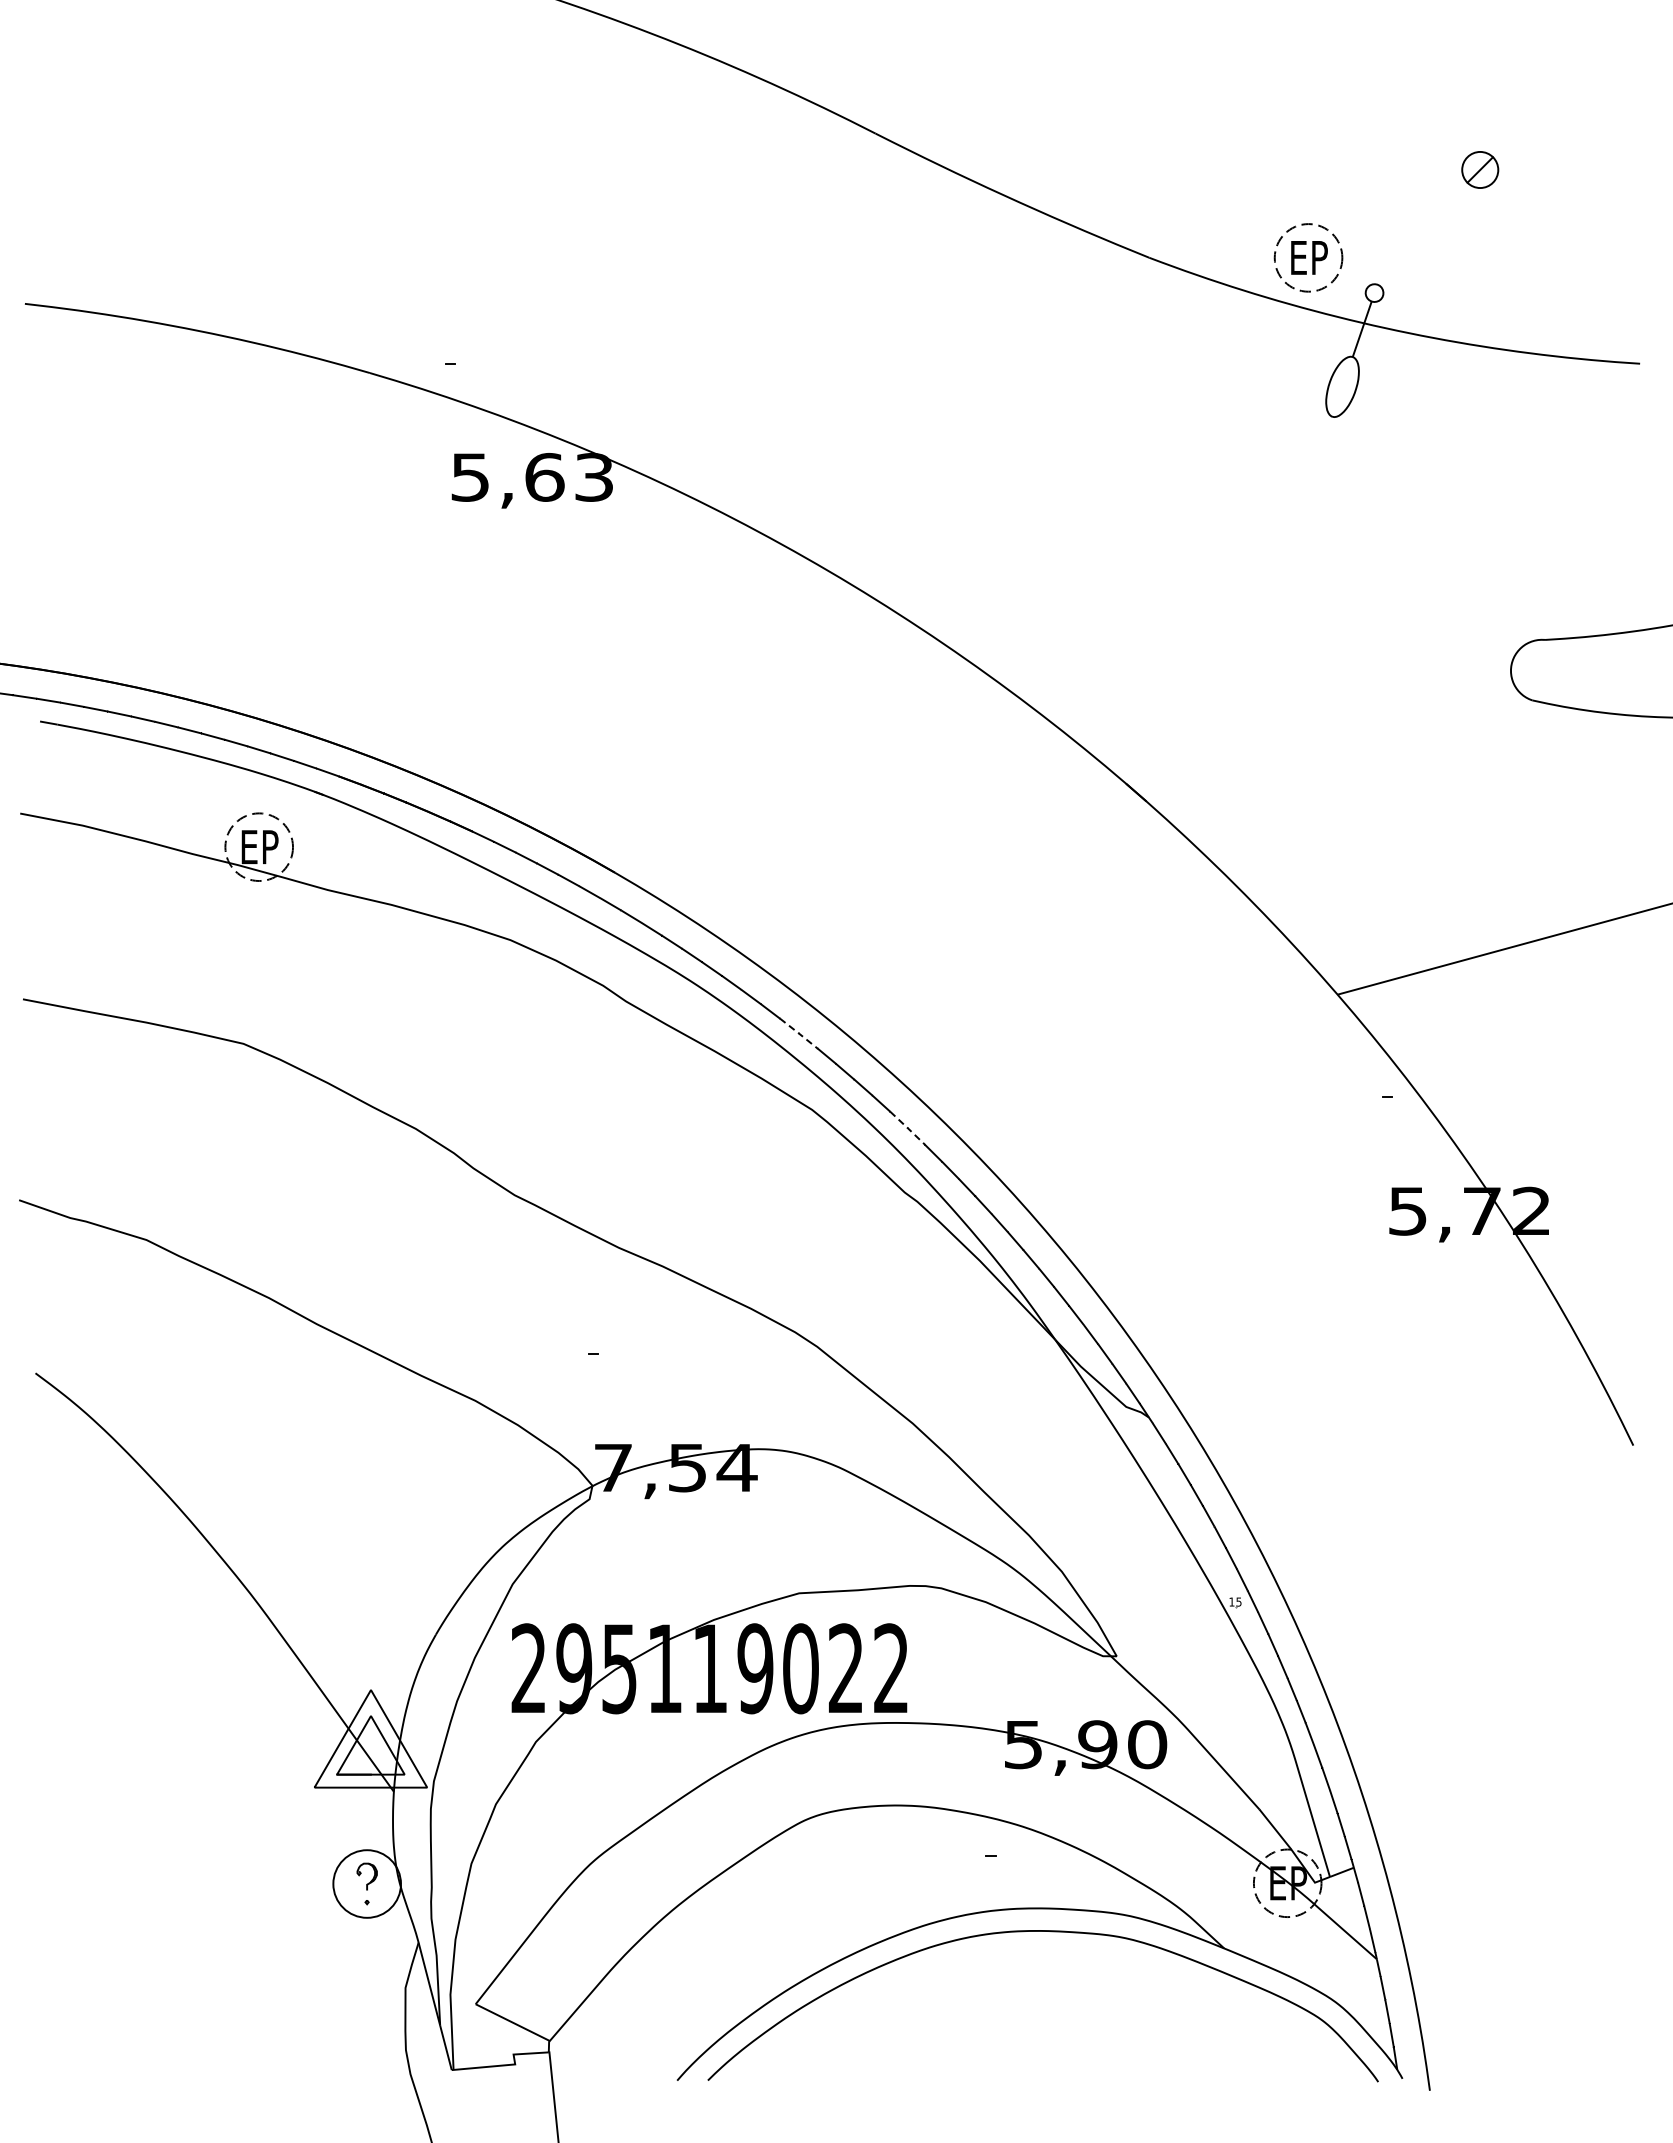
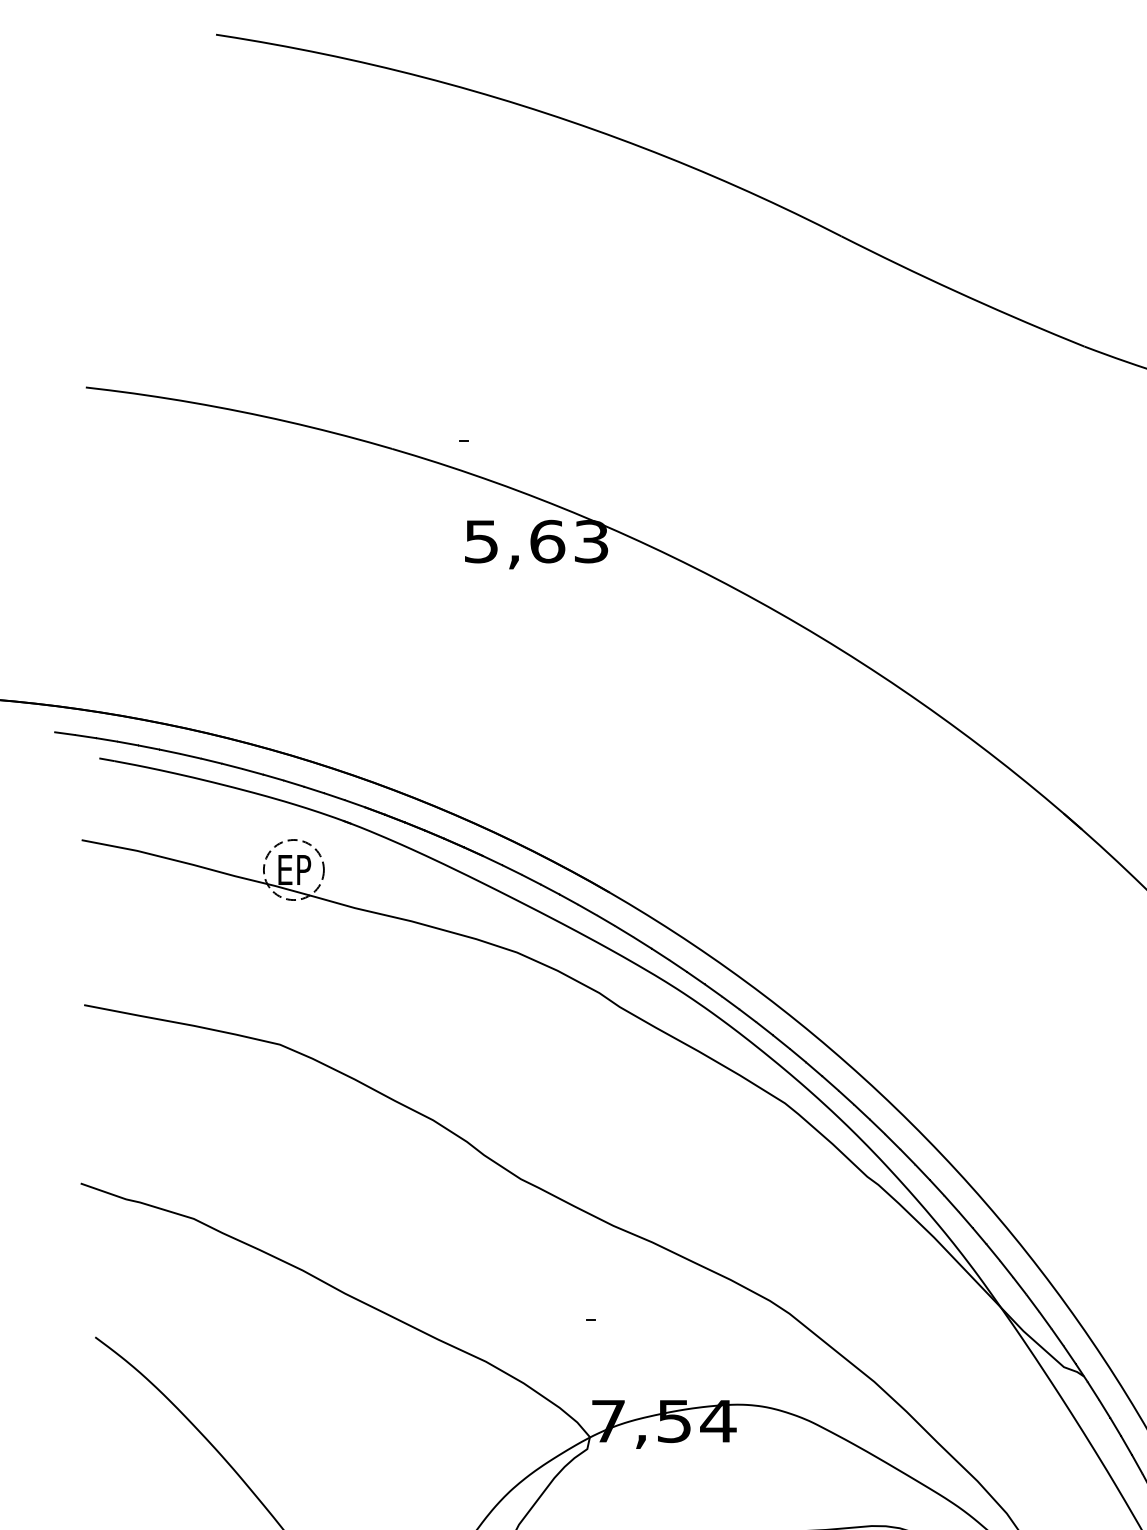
line: (798, 1033) -> (772, 1035), dashed -> solid
line: (907, 1127) -> (869, 1118), dashed -> solid

